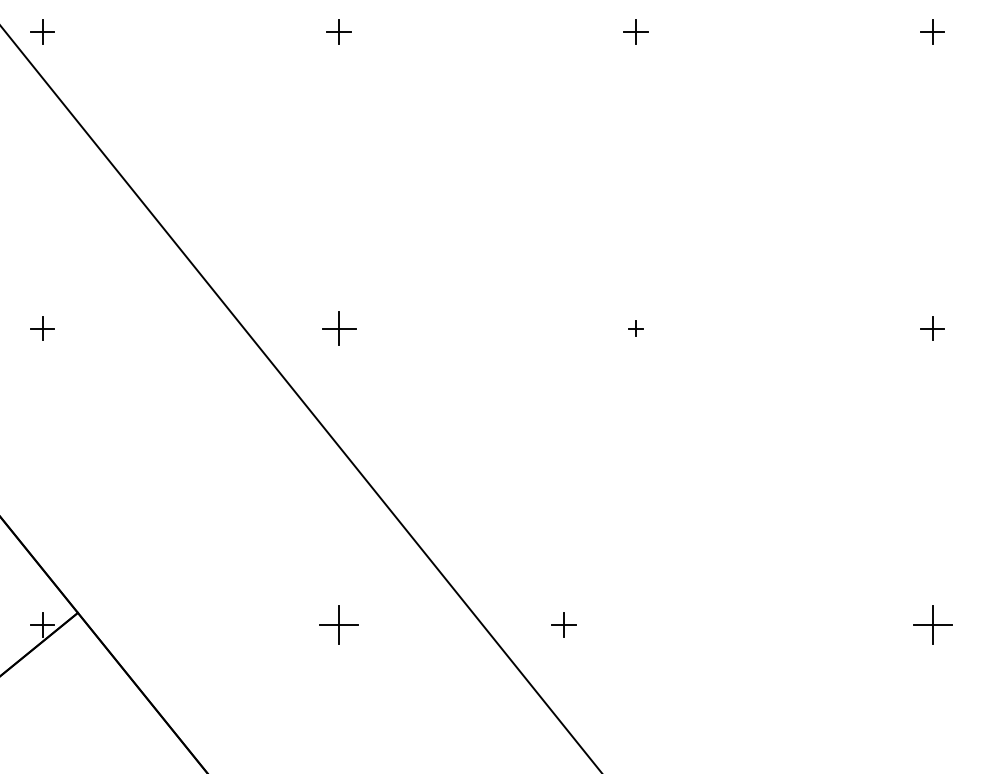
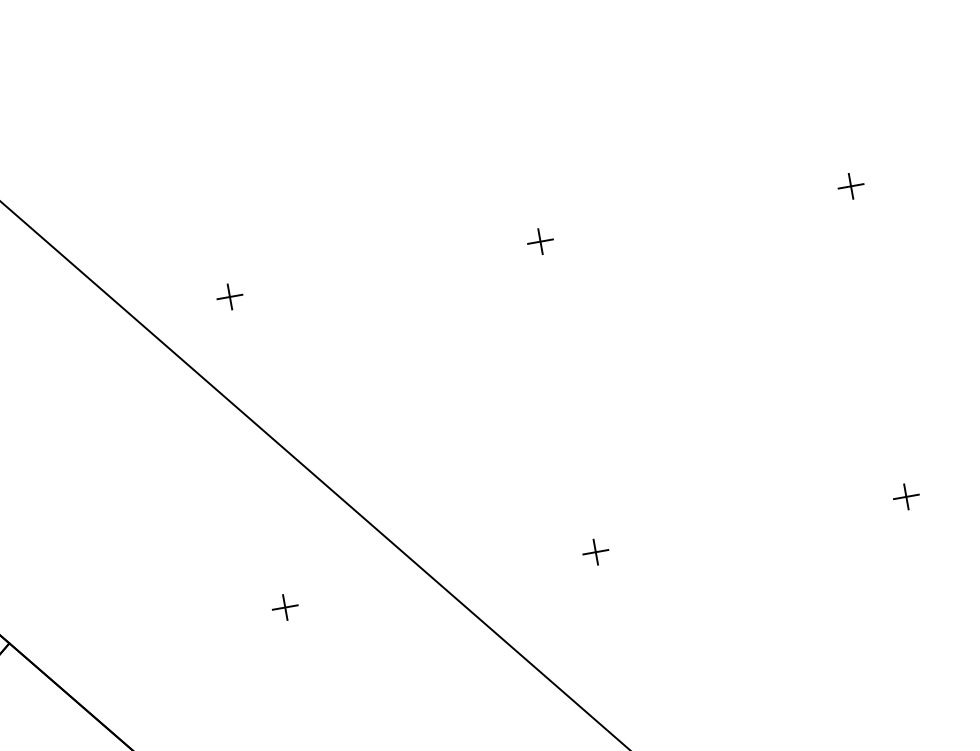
part: (338, 328) -> (229, 297), size x0.71
part: (635, 328) -> (540, 241), size x1.67
part: (338, 624) -> (284, 606), size x0.62
part: (563, 624) -> (595, 551), moved
part: (932, 624) -> (906, 496), size x0.62

